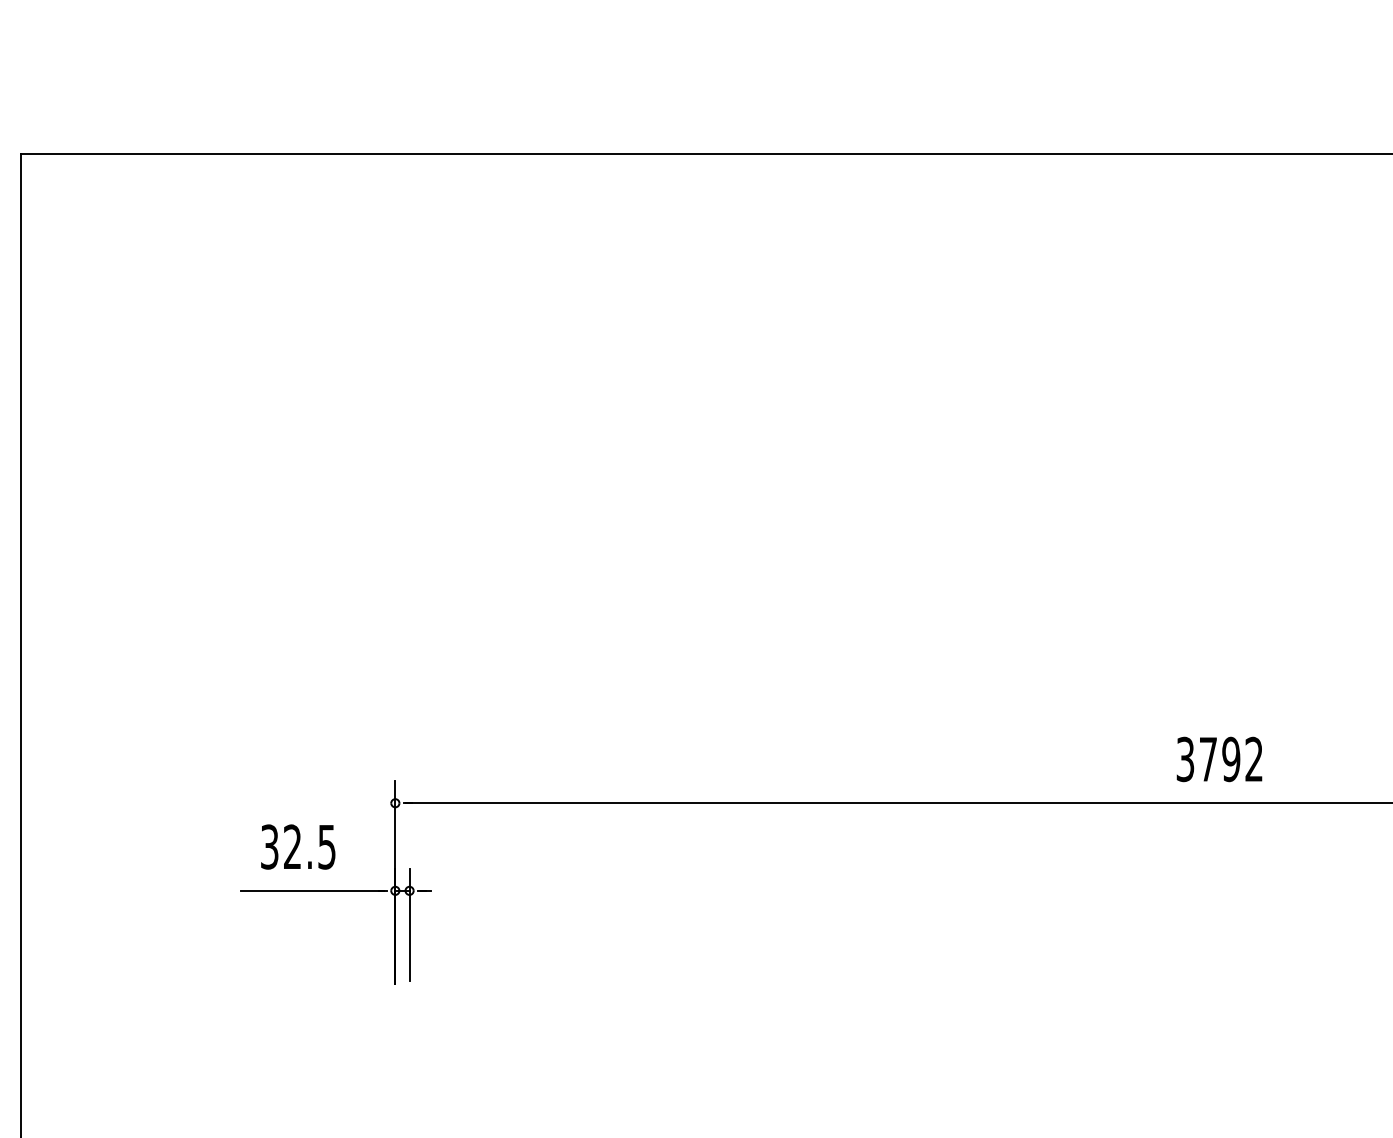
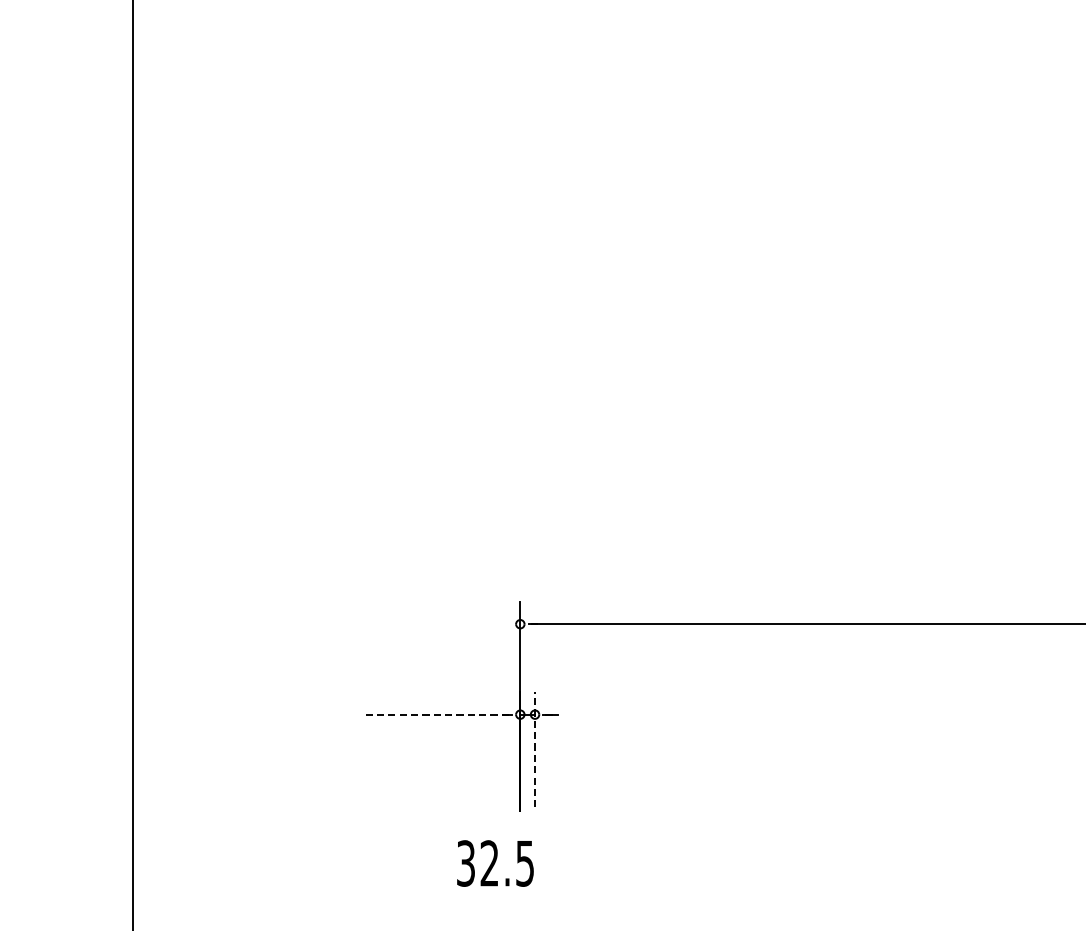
text: (298, 846) -> (495, 862), moved
line: (312, 890) -> (434, 714), solid -> dashed
line: (409, 924) -> (534, 749), solid -> dashed

